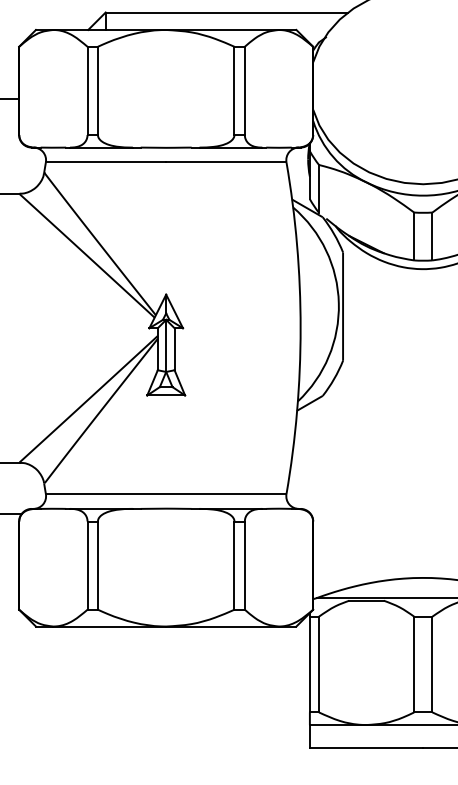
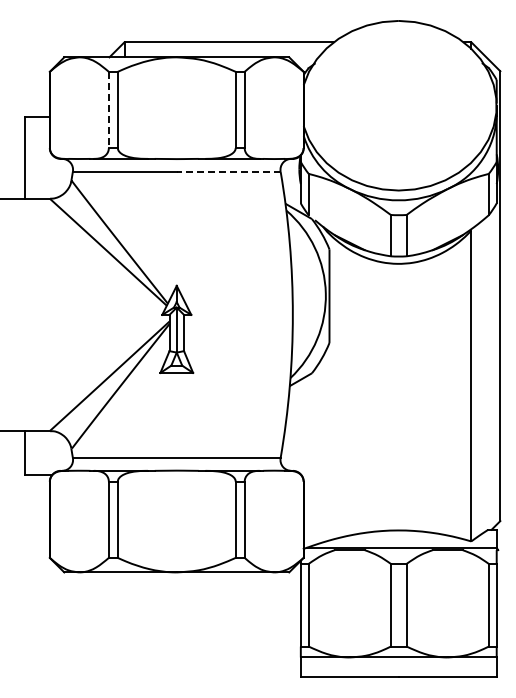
line: (87, 91) -> (108, 110), solid -> dashed
line: (226, 162) -> (228, 171), solid -> dashed

